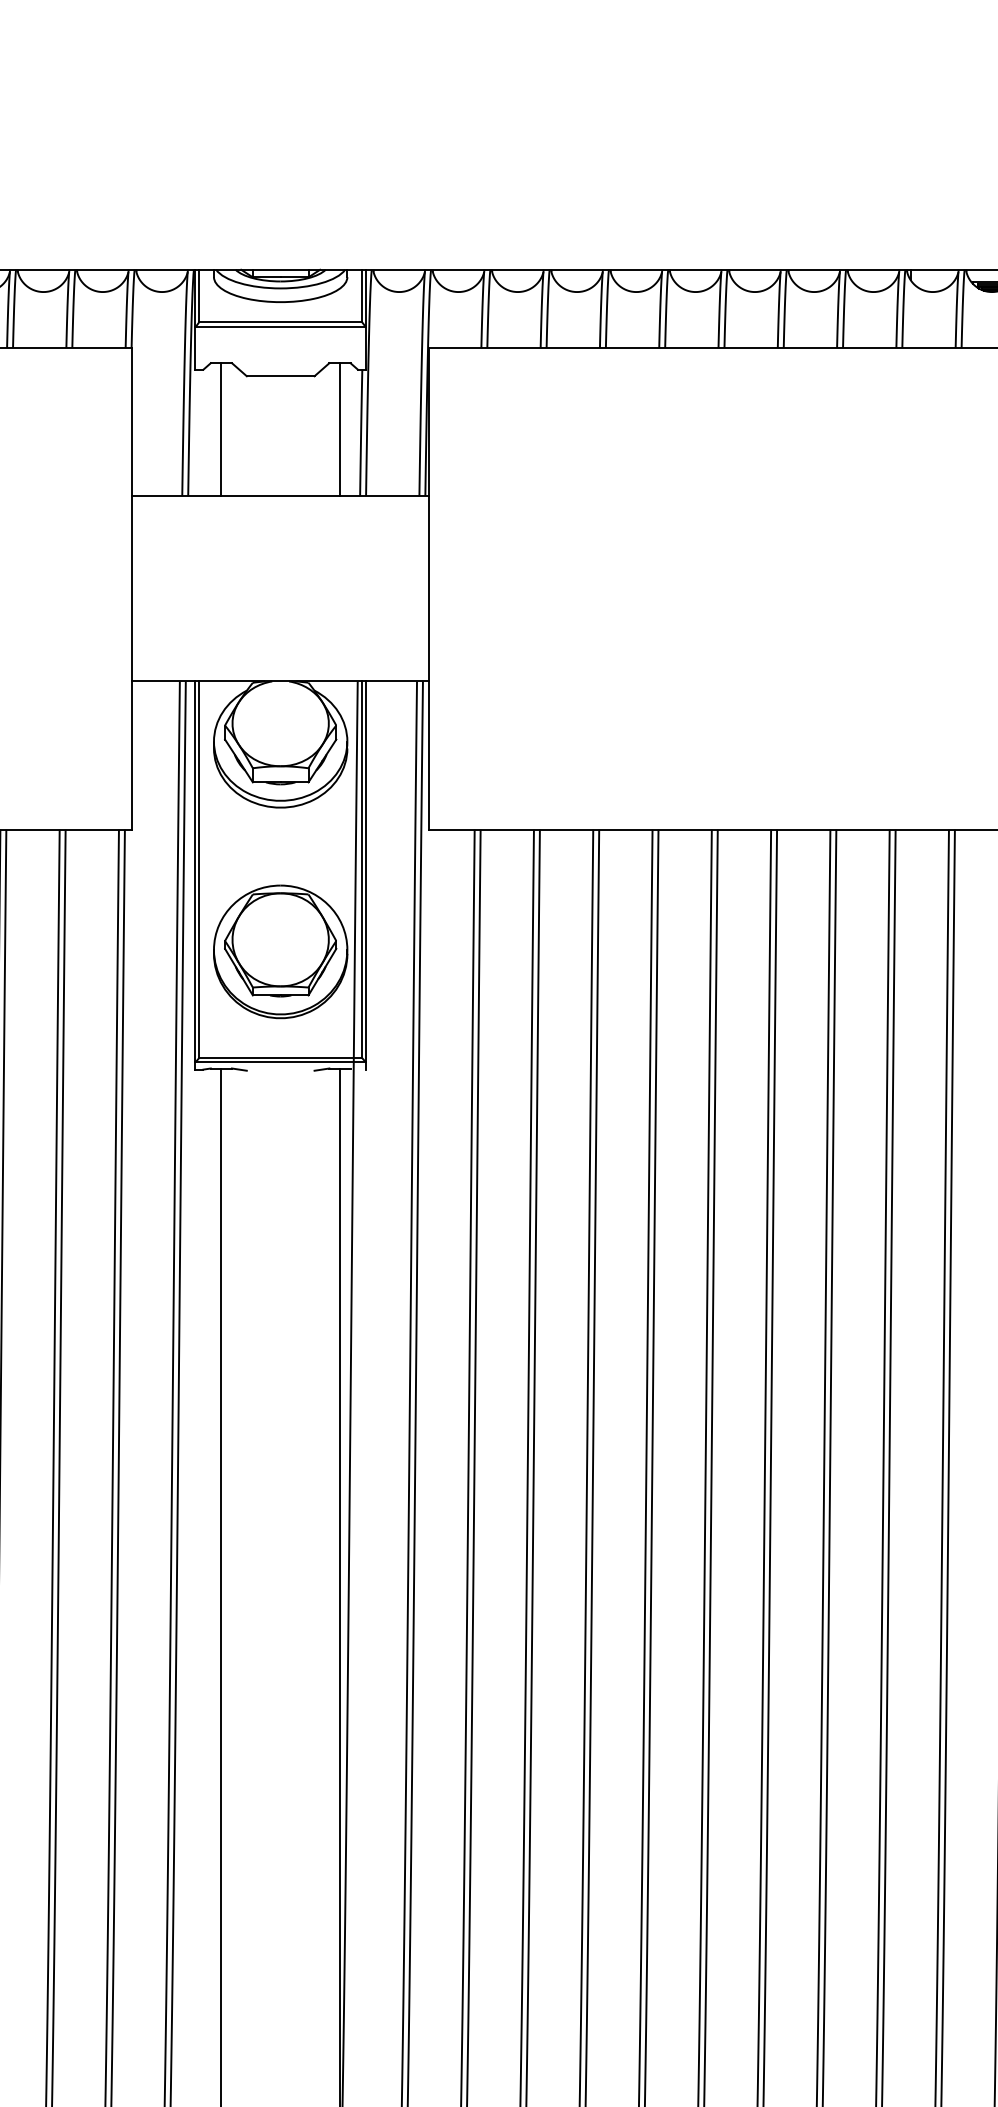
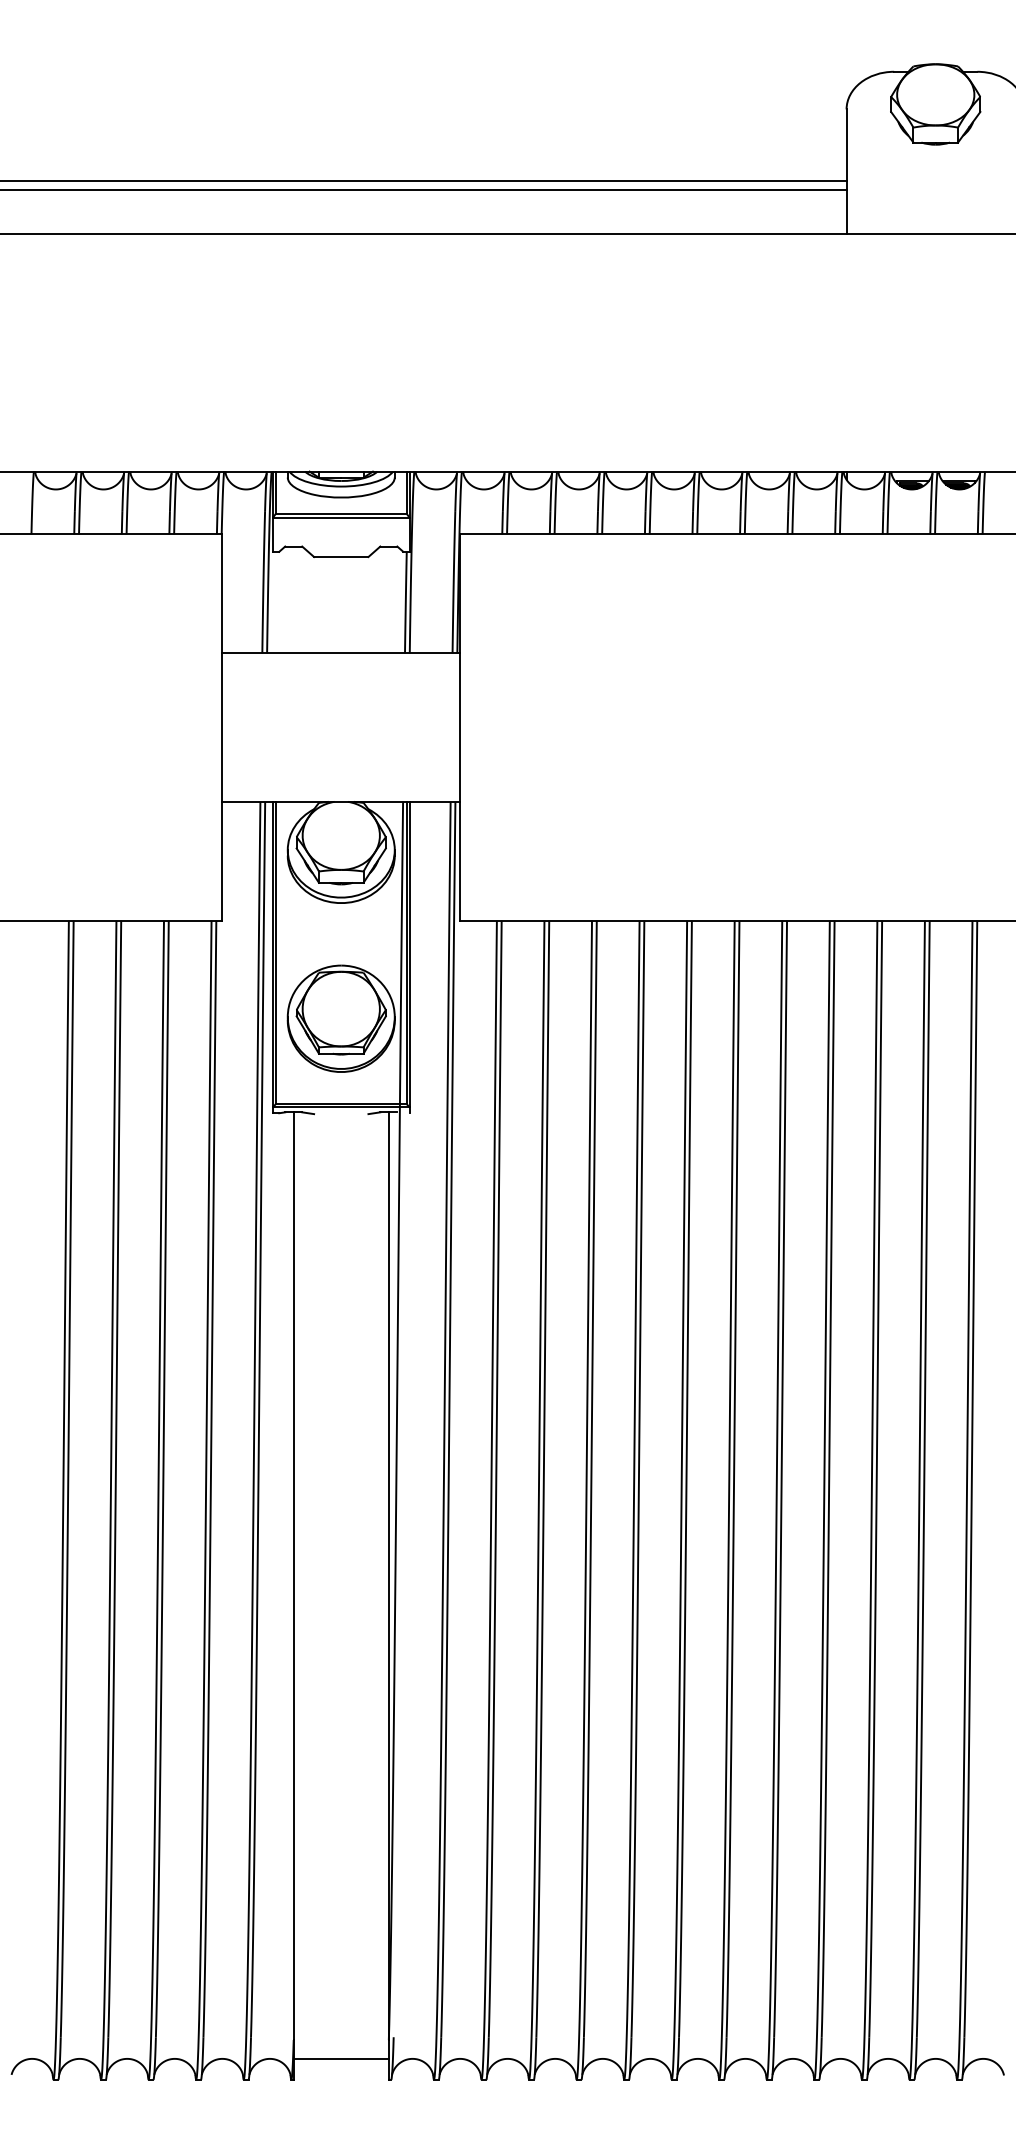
line: (221, 429) -> (293, 599), removed
line: (339, 429) -> (388, 599), removed

